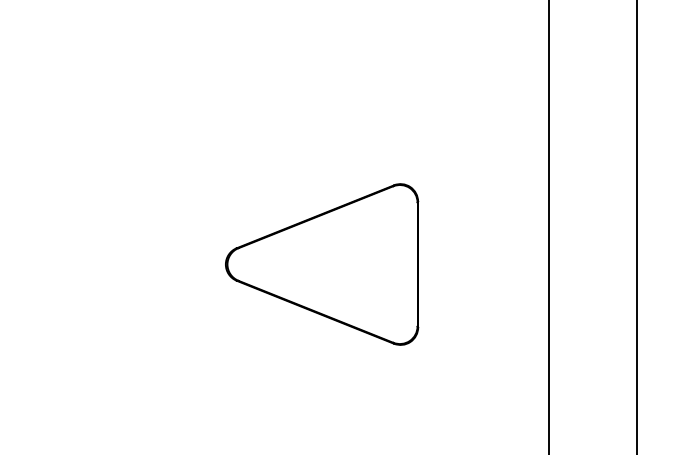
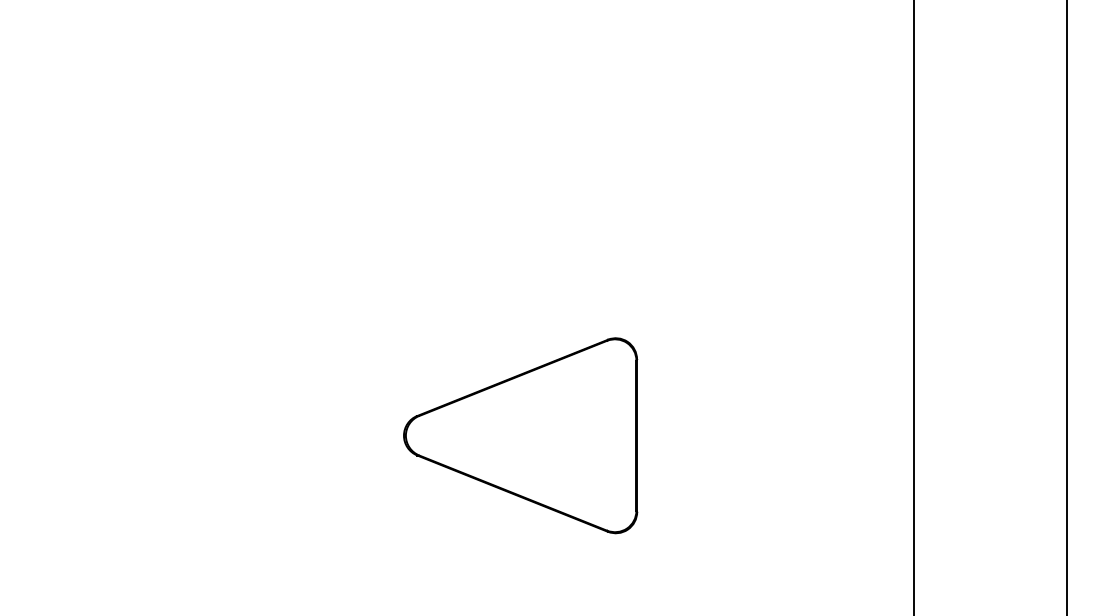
part: (322, 264) -> (521, 435), size x0.7

